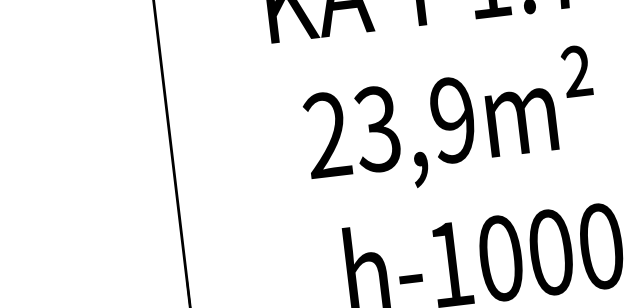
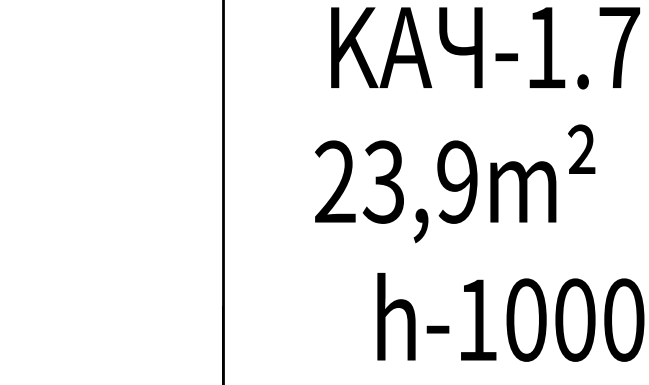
text: (451, 121) -> (455, 183), moved

